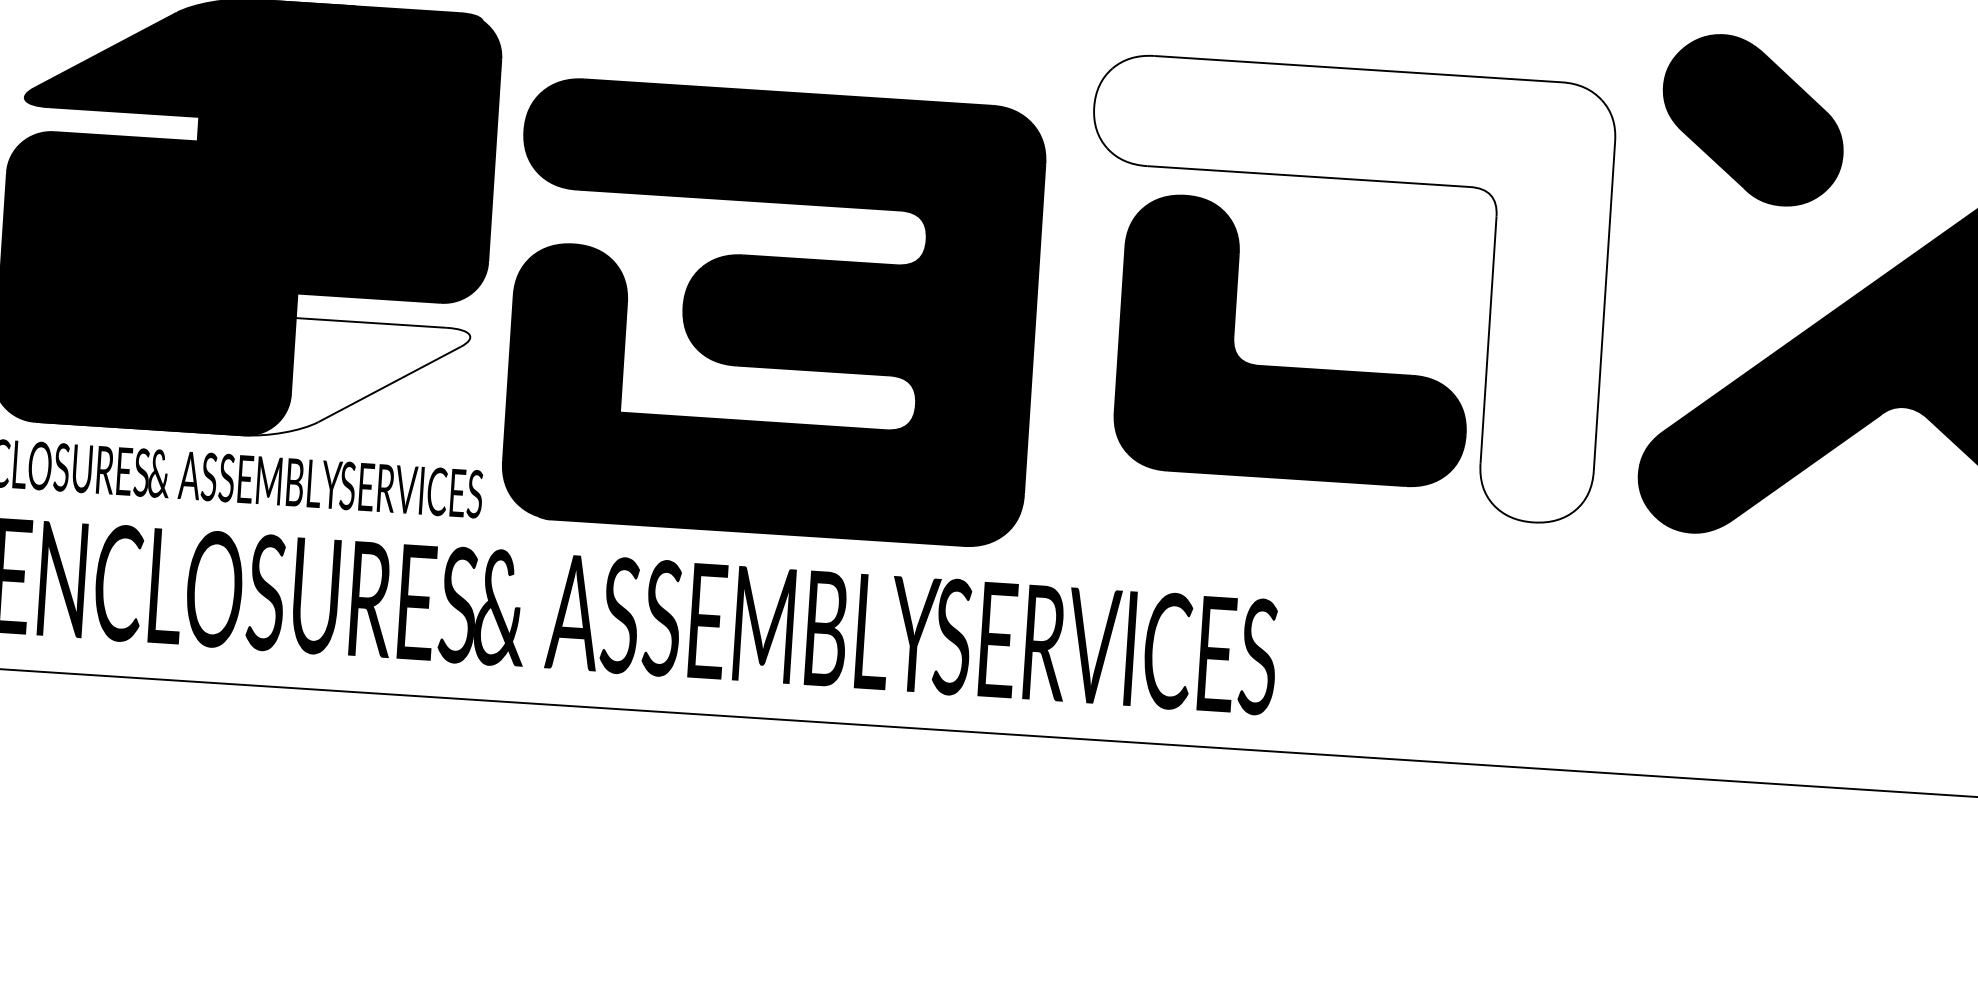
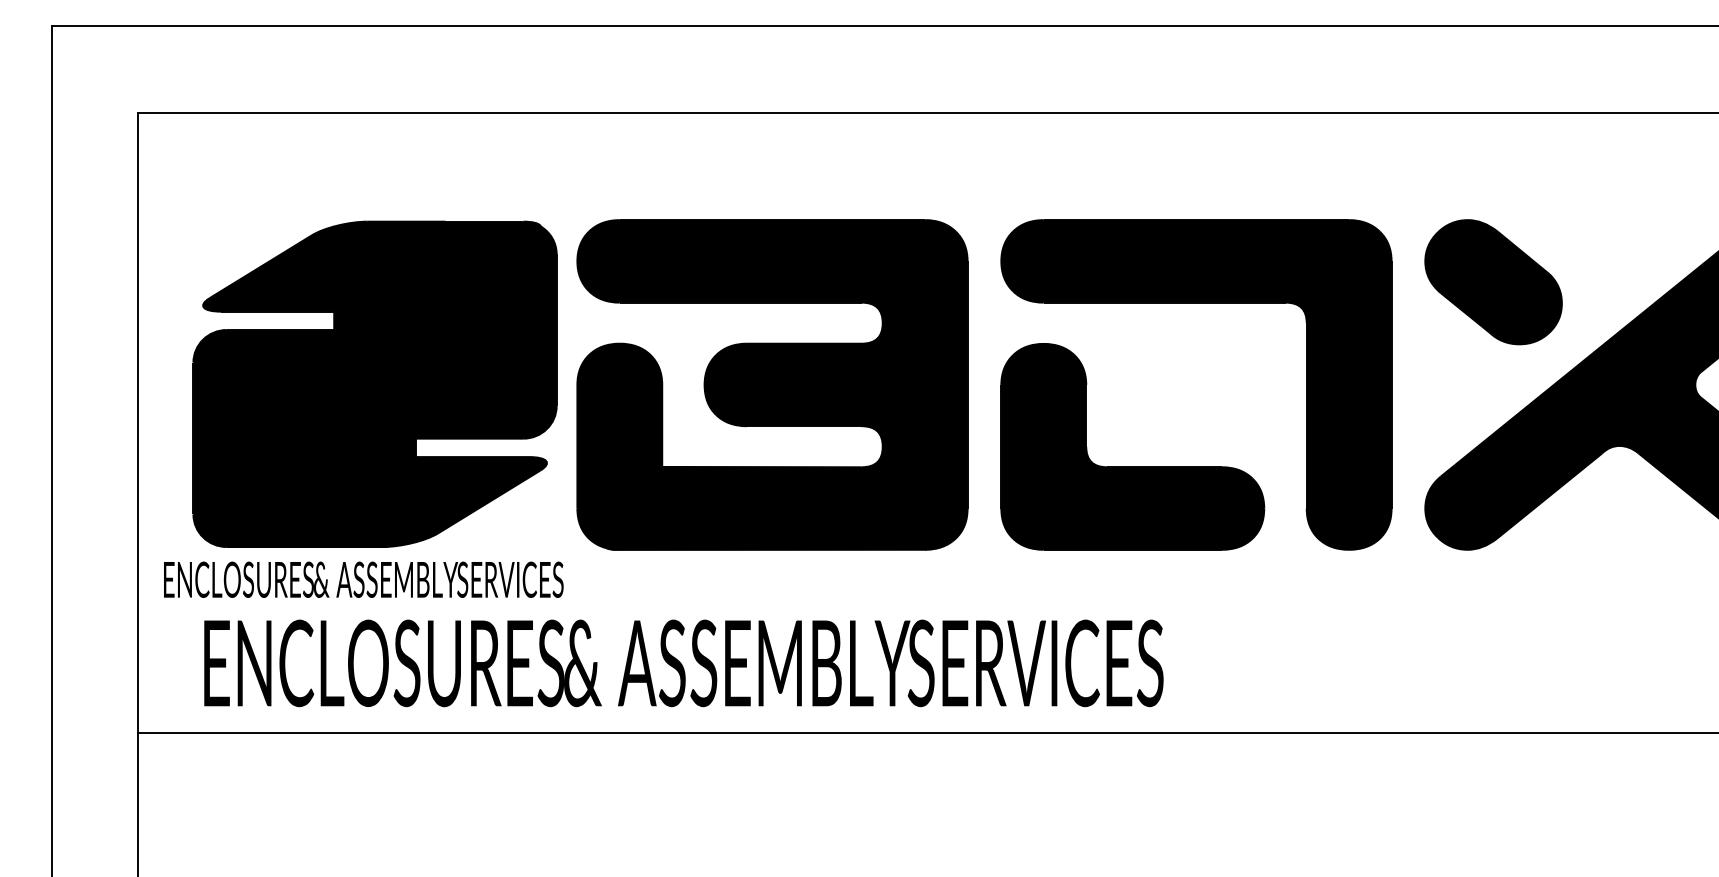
part: (1753, 120) -> (1493, 282), moved
fill: (1344, 288) -> (1196, 384), added
part: (774, 312) -> (772, 384), moved
part: (1293, 367) -> (1132, 466), moved
fill: (356, 382) -> (464, 502), added

